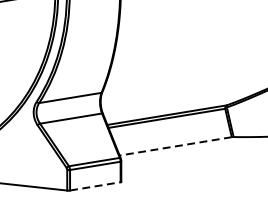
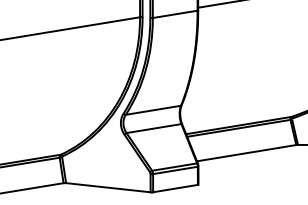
line: (175, 146) -> (246, 153), dashed -> solid
line: (95, 186) -> (175, 188), dashed -> solid

